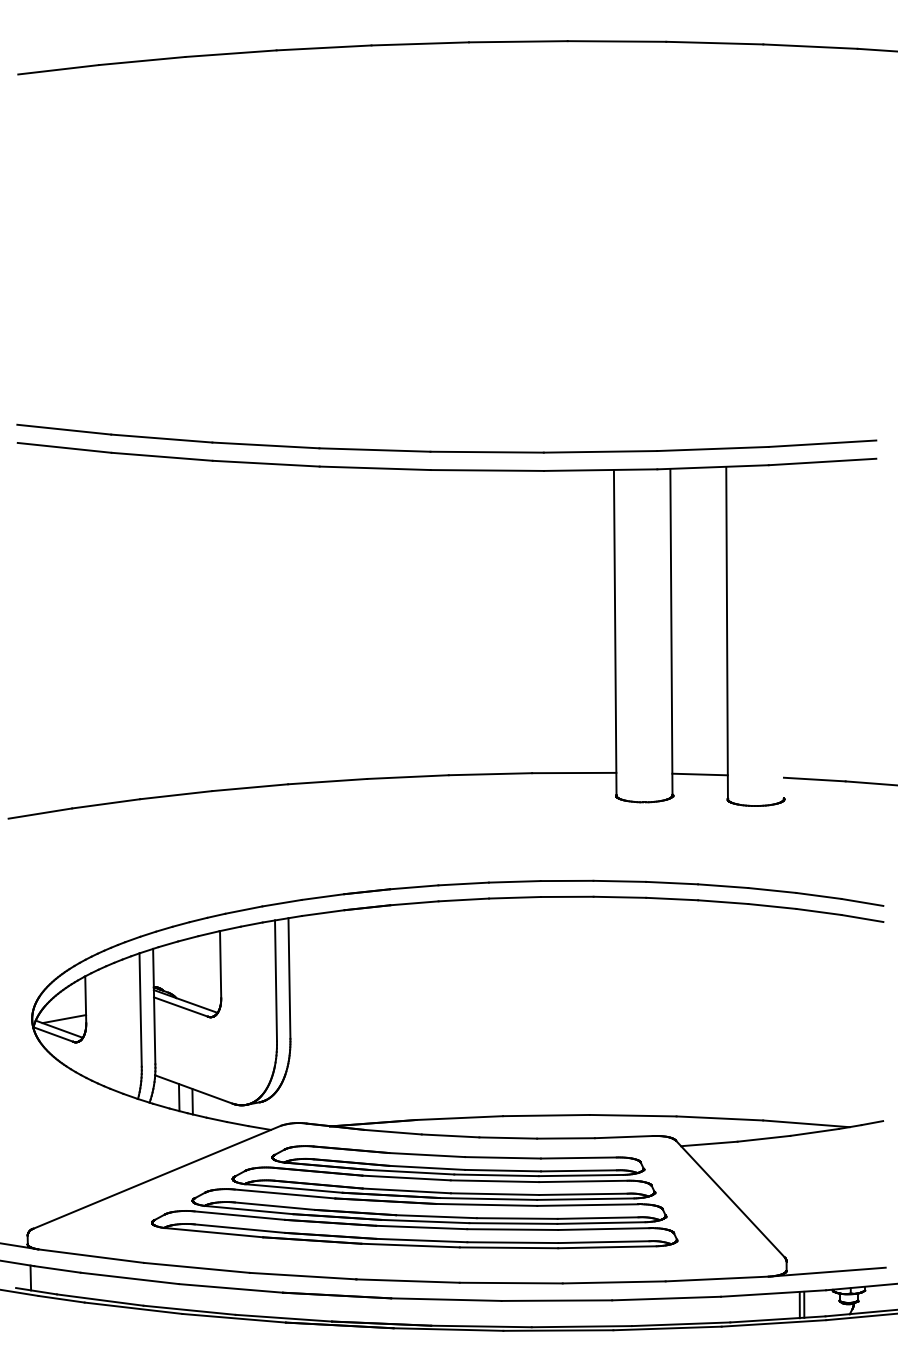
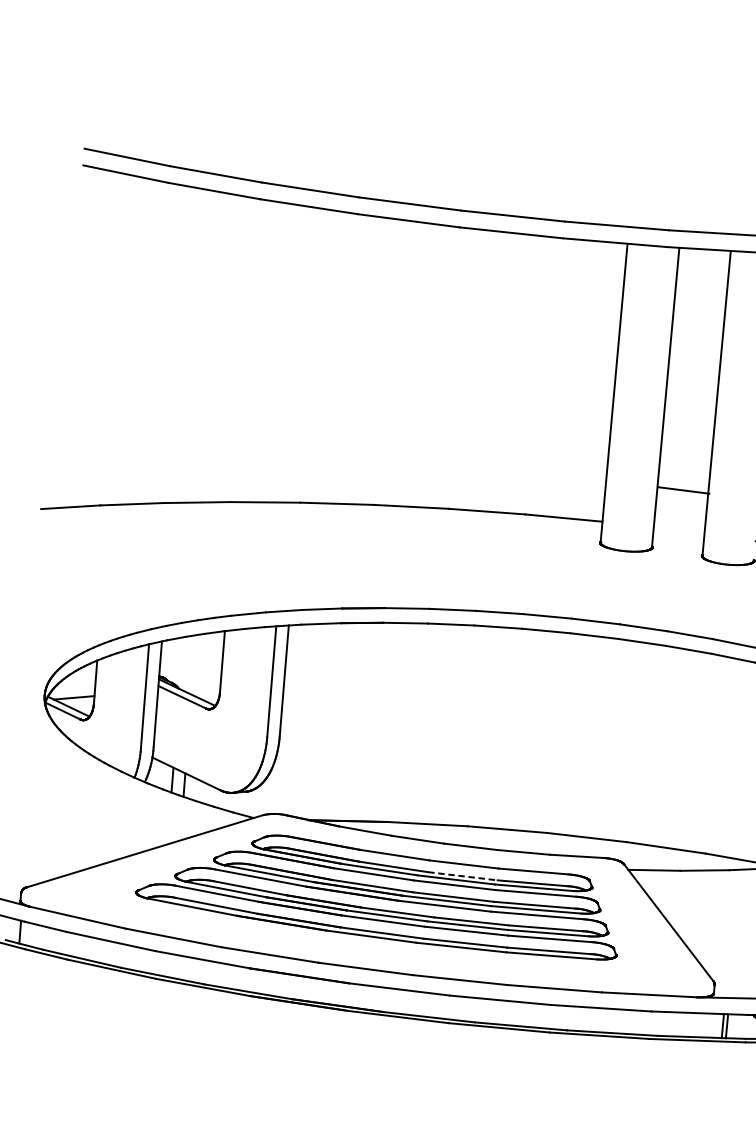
line: (699, 774) -> (683, 490), moved
line: (503, 1170) -> (463, 876), solid -> dashed

